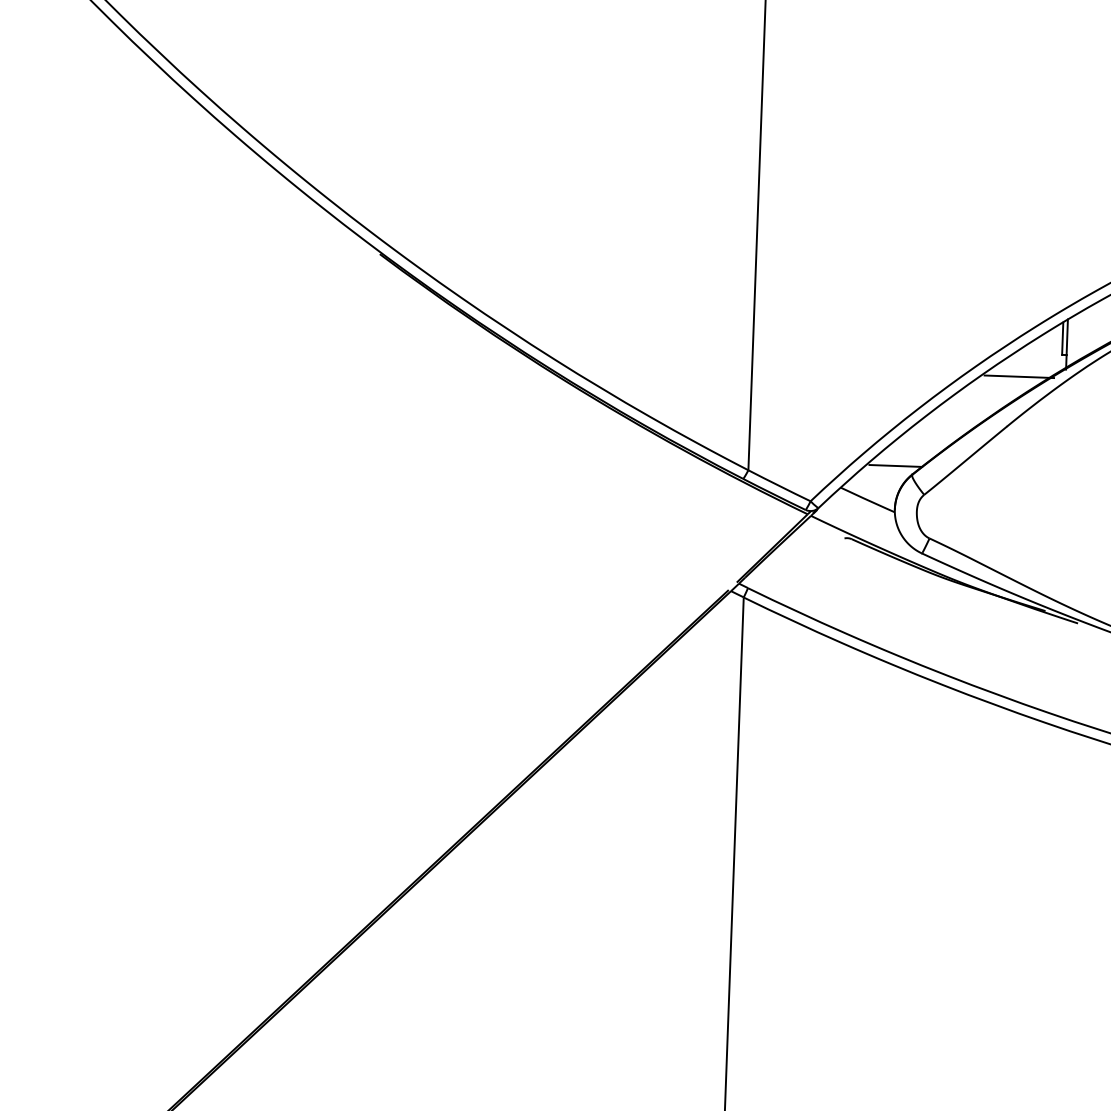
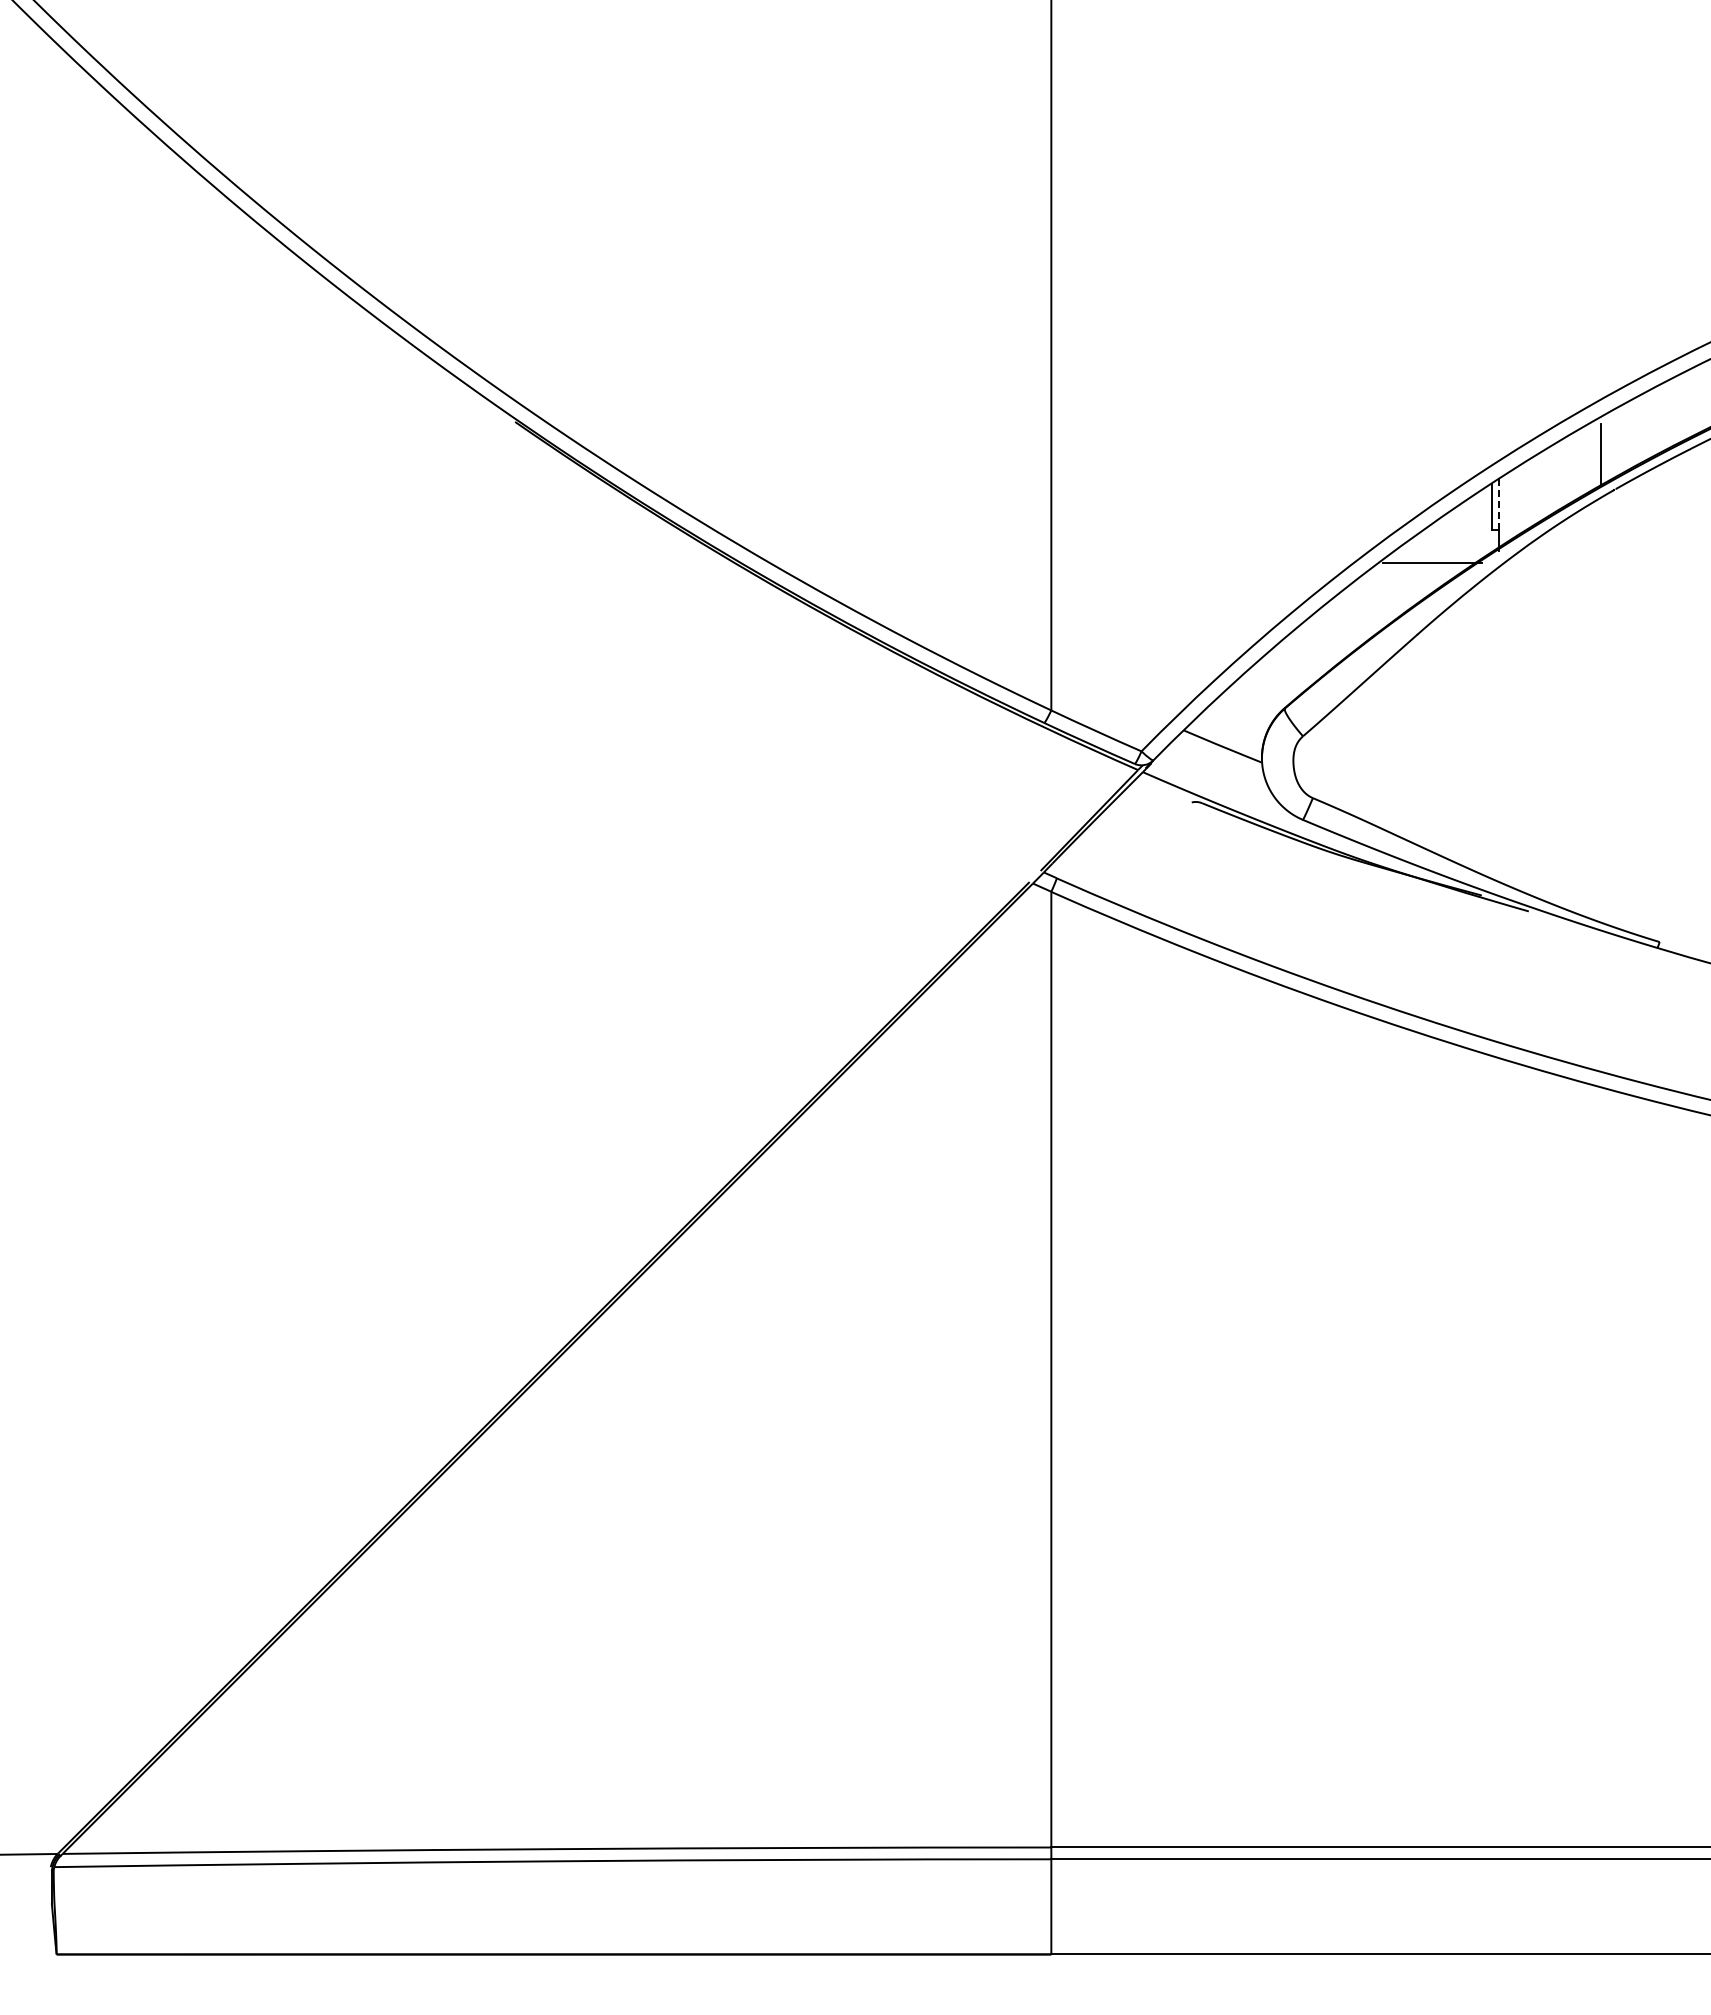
line: (1067, 337) -> (1498, 504), solid -> dashed
line: (895, 465) -> (1260, 696), removed

